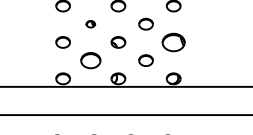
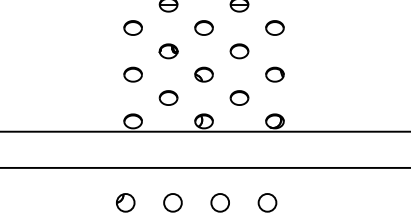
part: (90, 24) -> (168, 51), size x1.67
part: (173, 42) -> (274, 74), size x0.62
part: (90, 60) -> (168, 97), size x0.71

